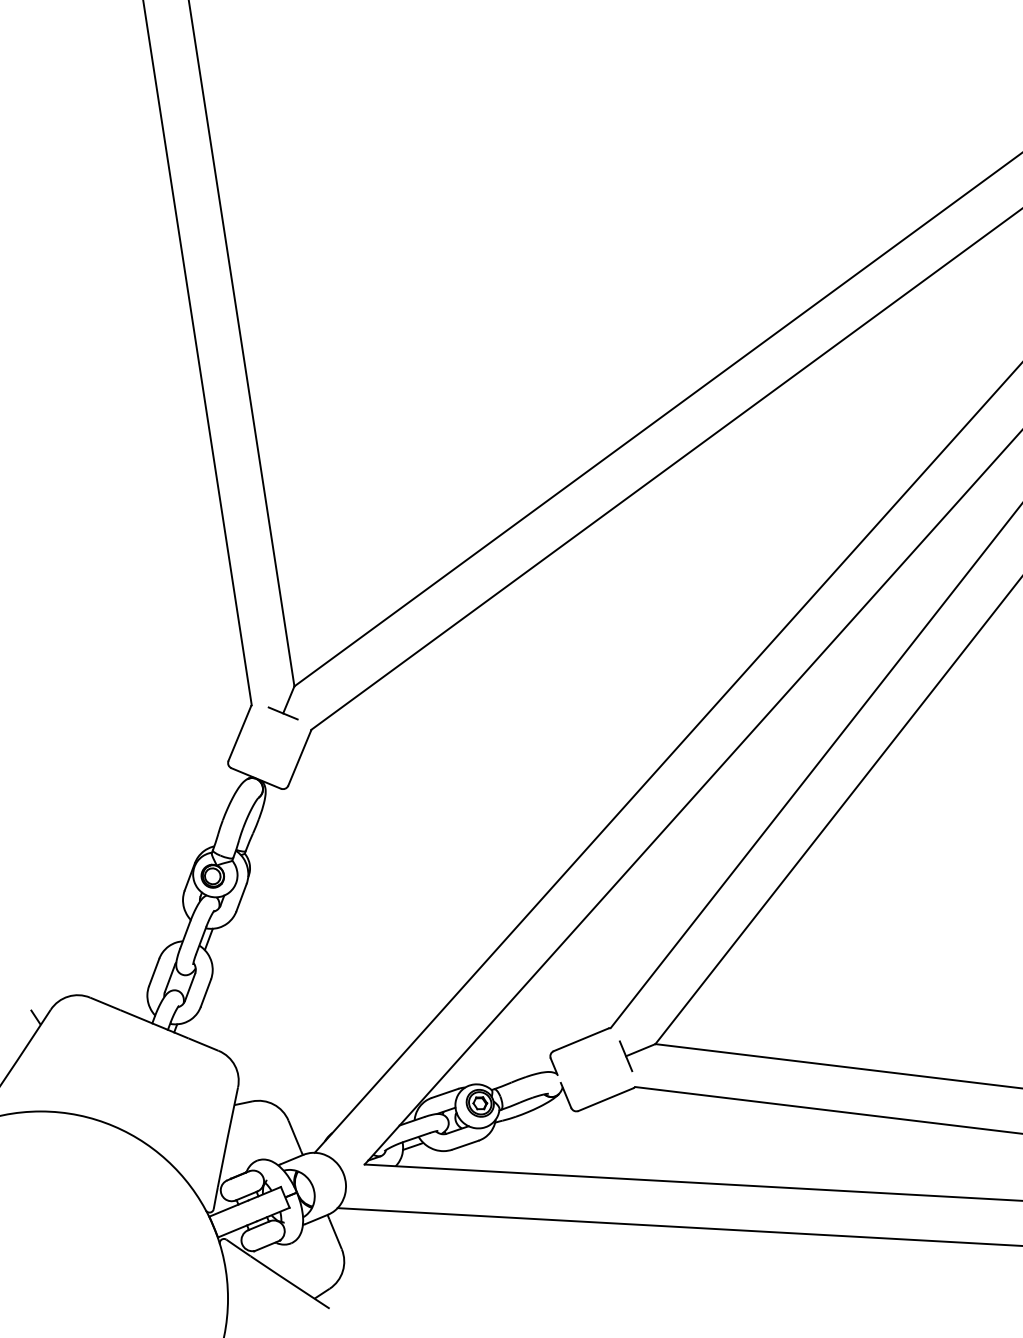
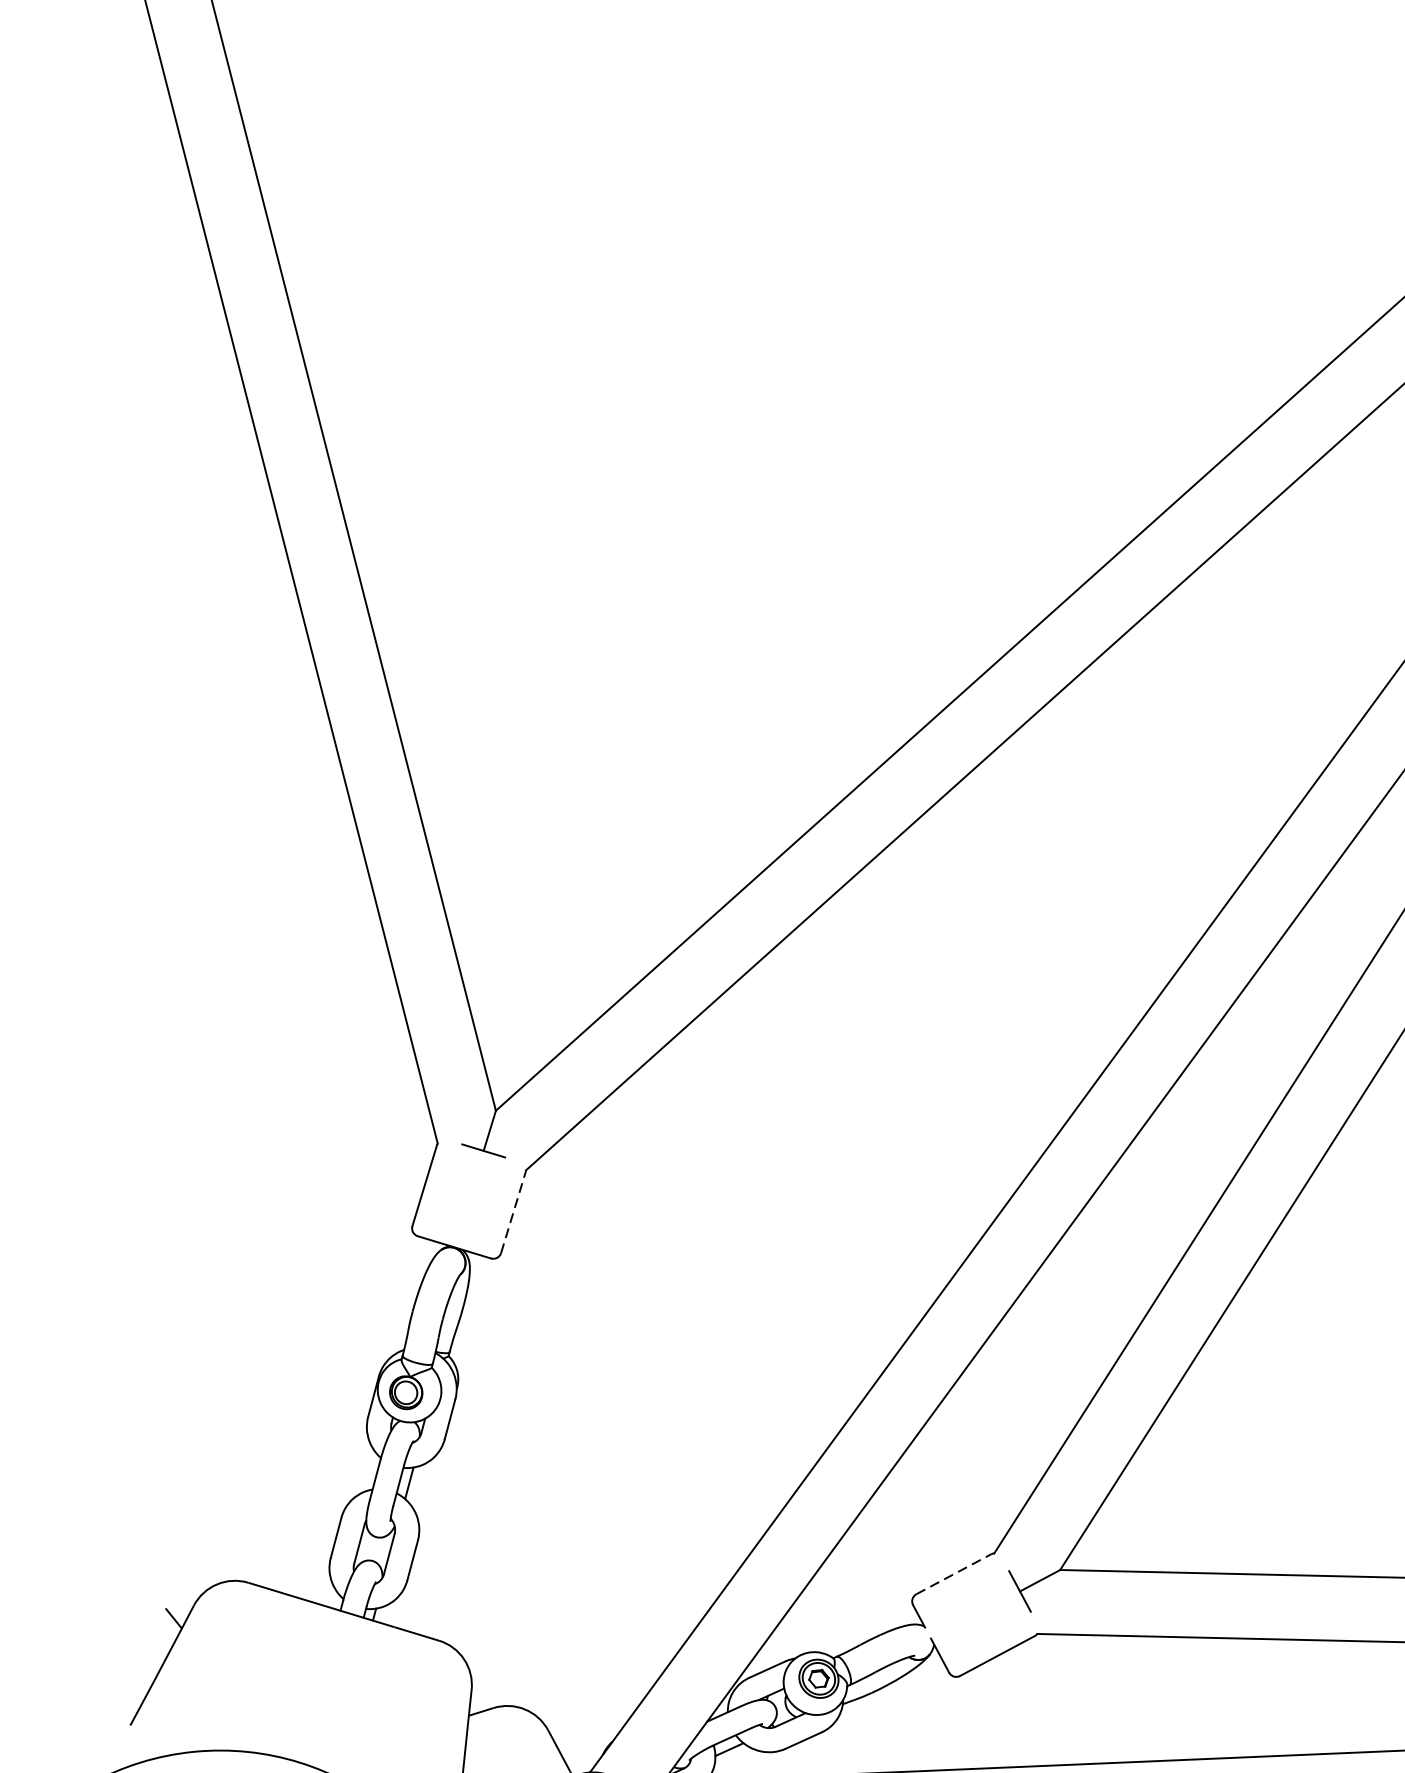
line: (299, 758) -> (513, 1212), solid -> dashed
line: (581, 1039) -> (954, 1573), solid -> dashed

